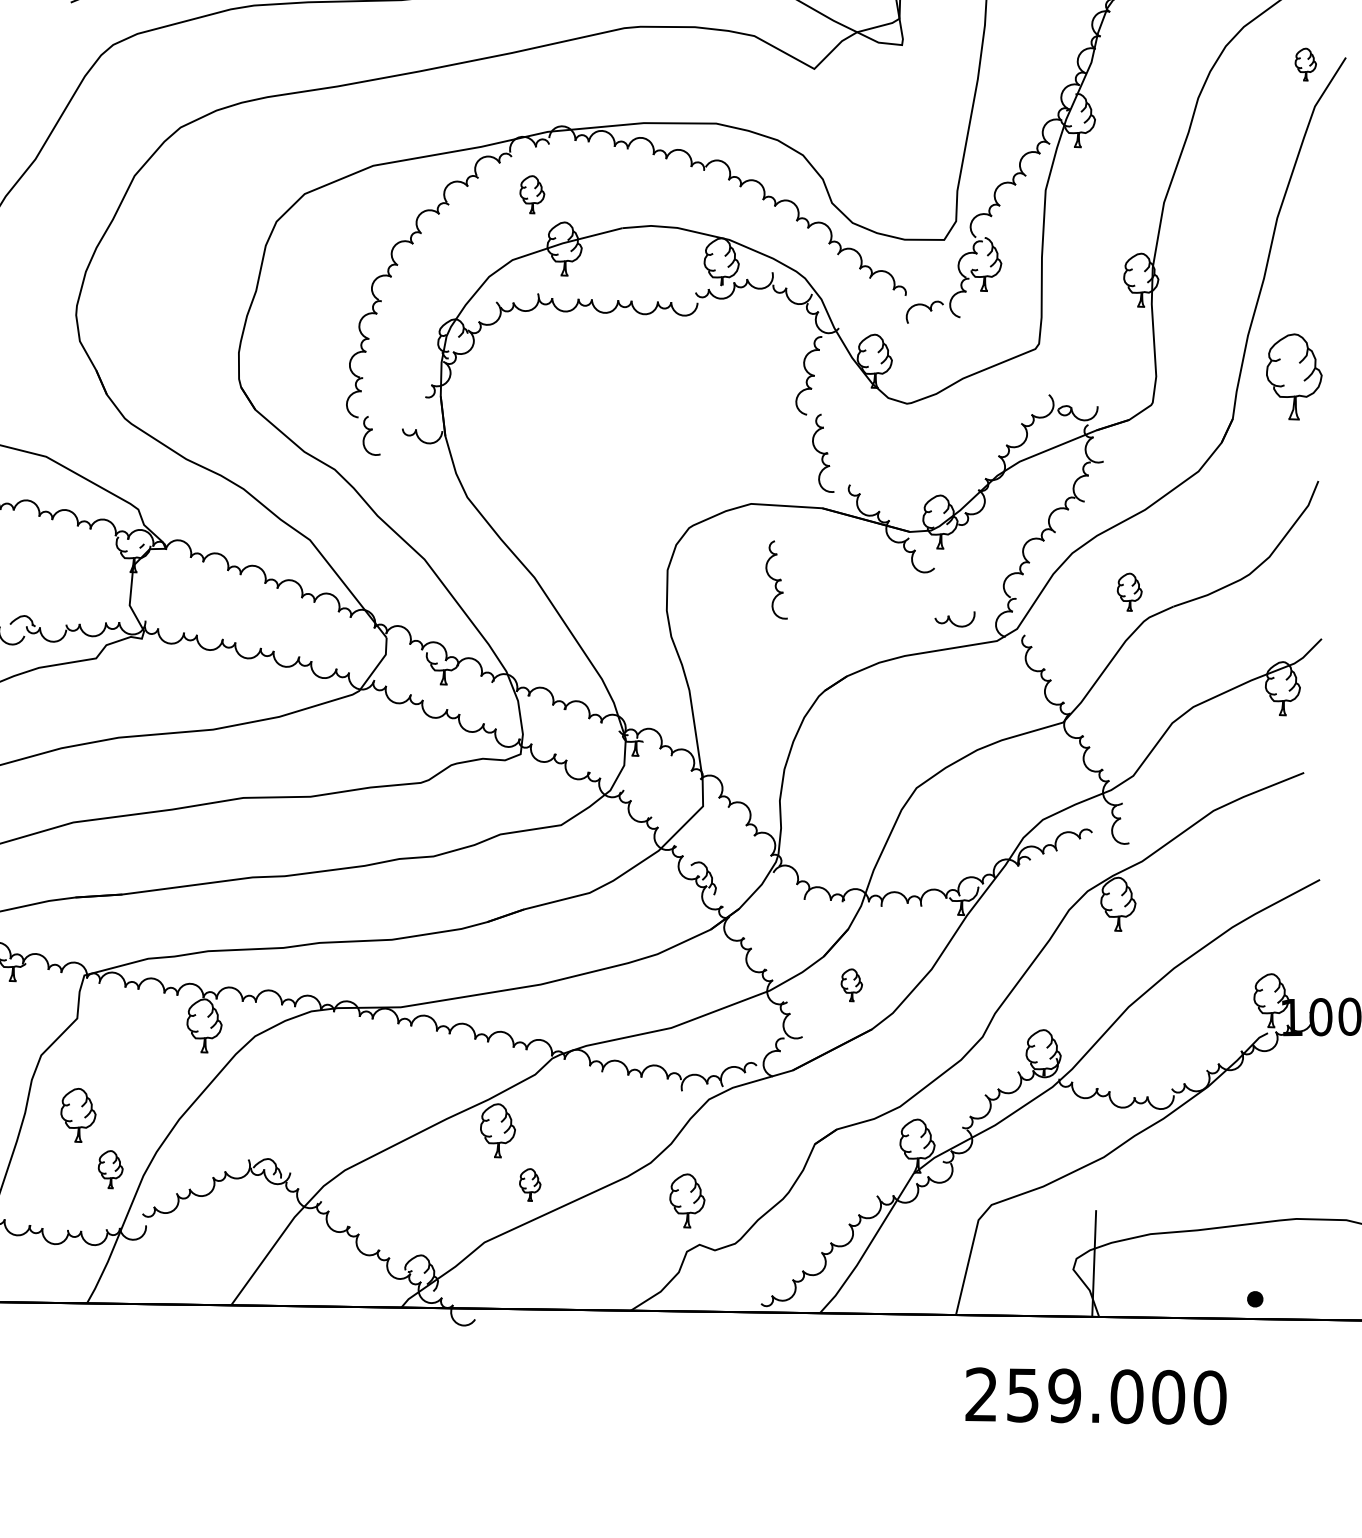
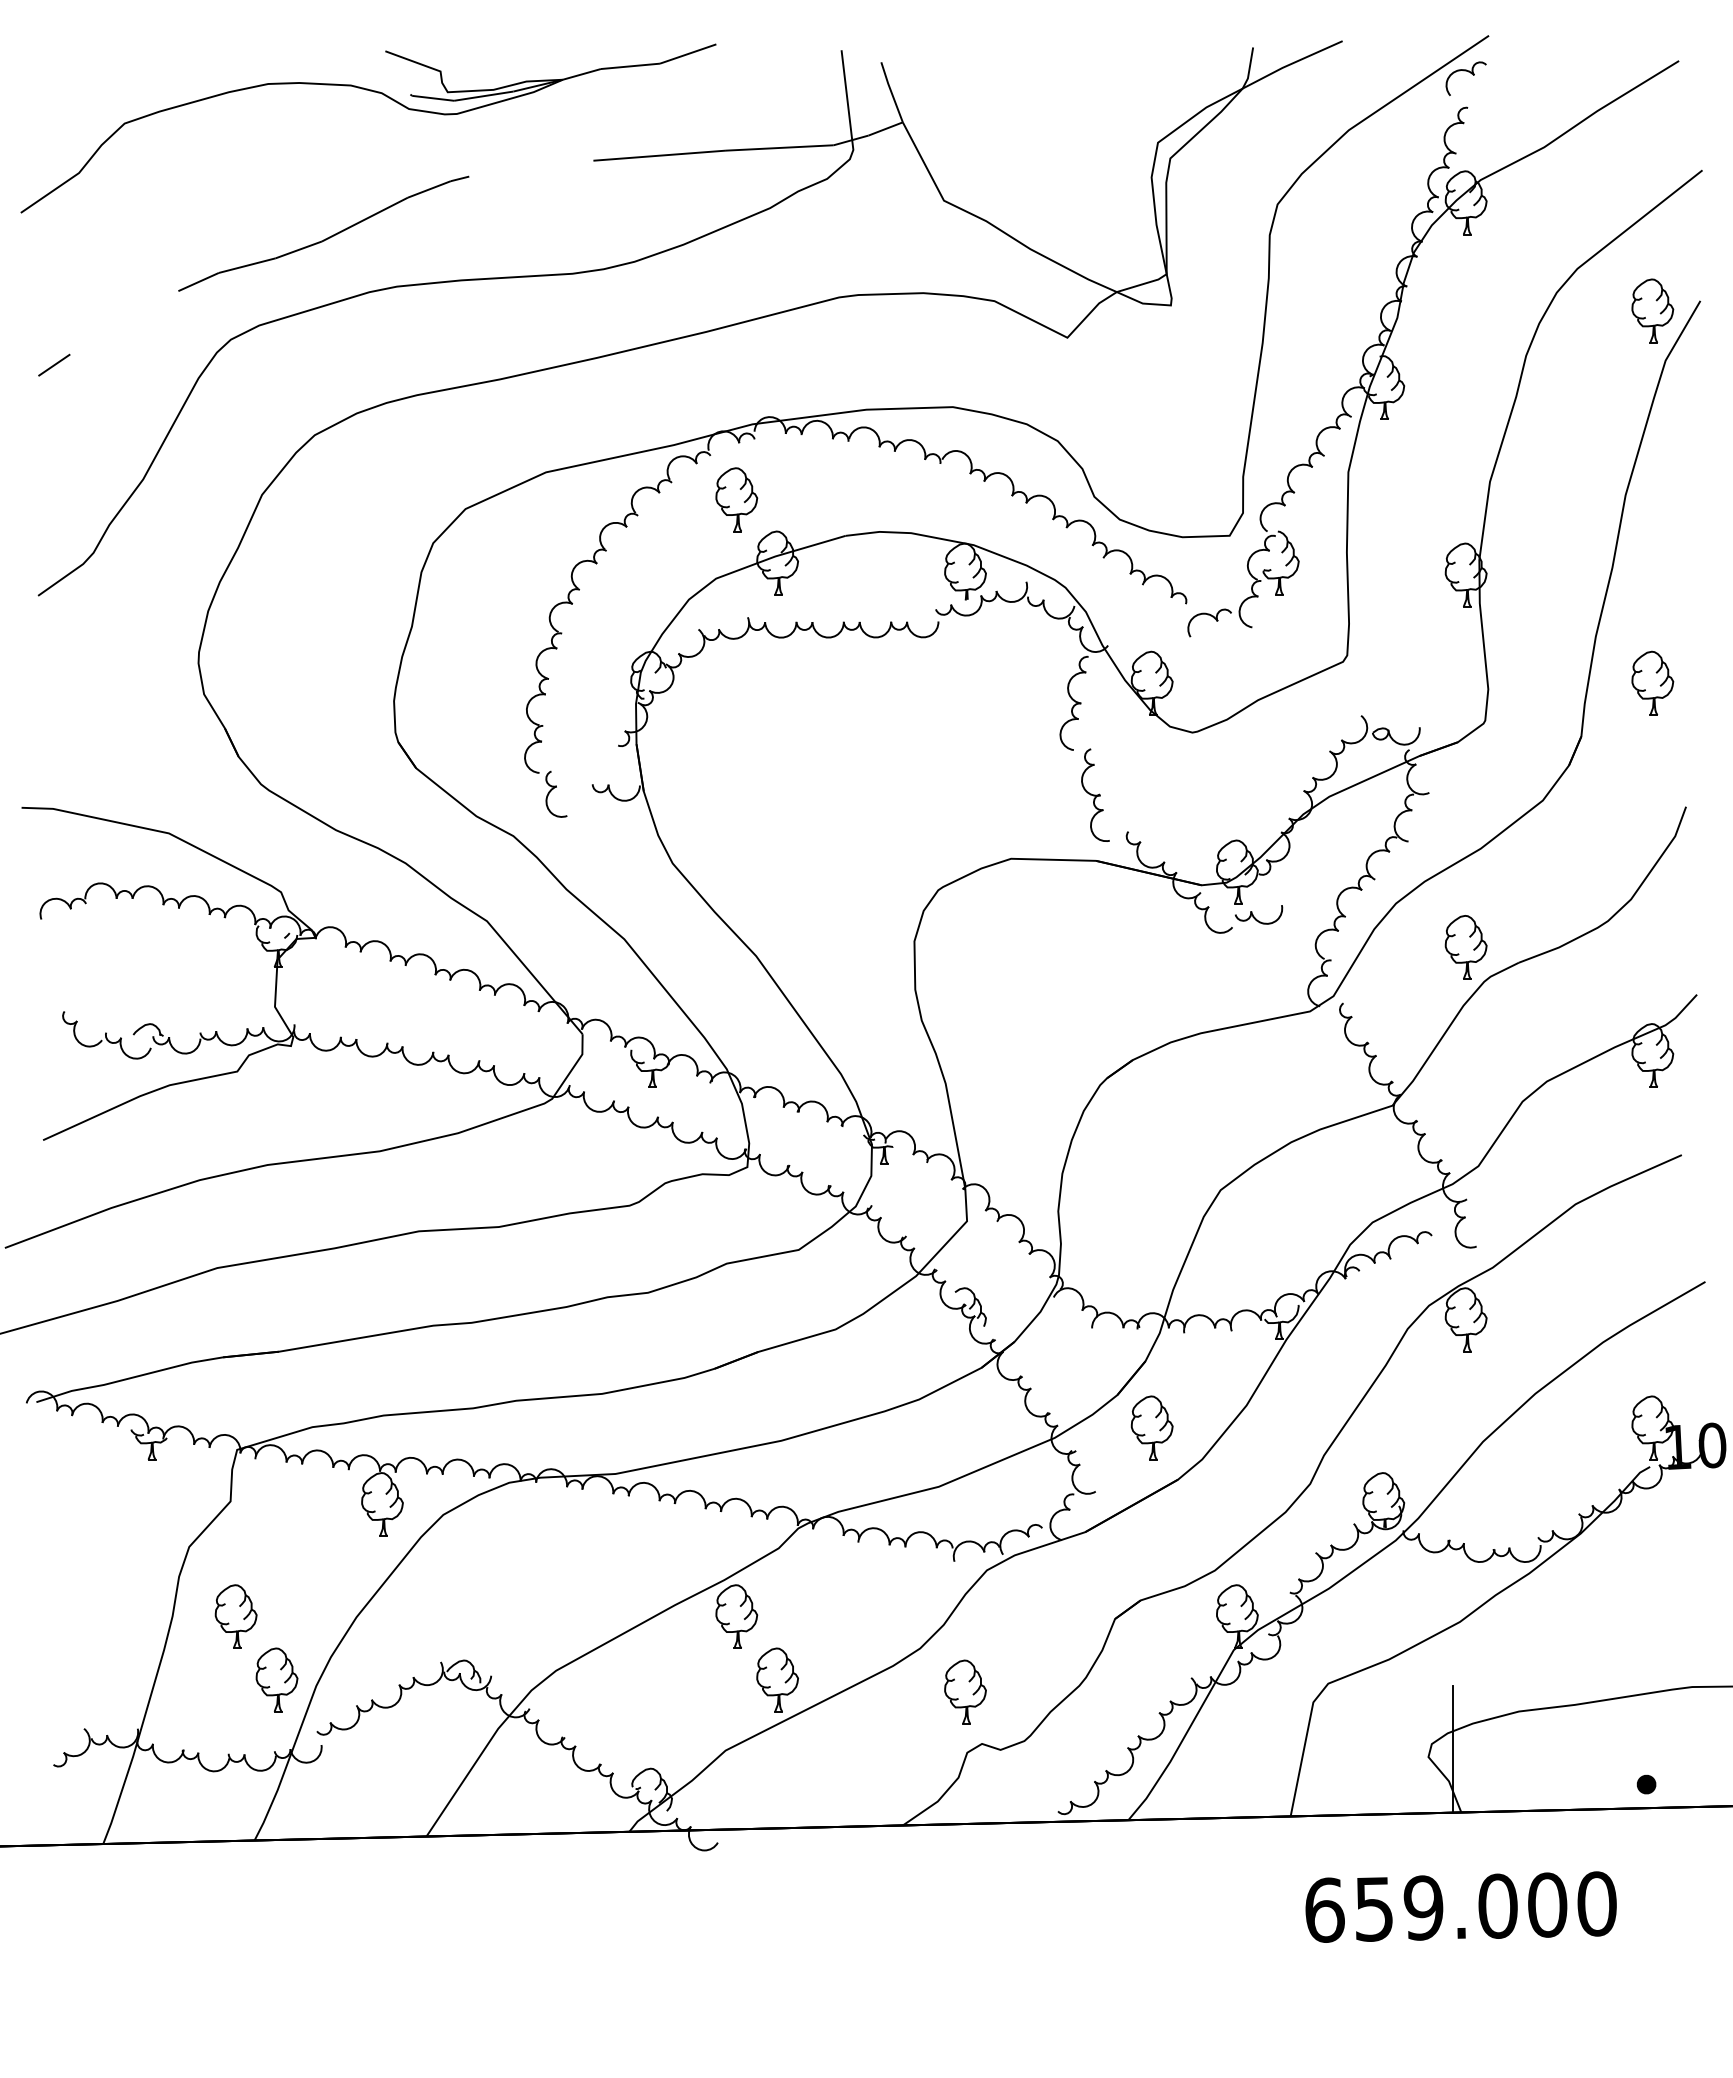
part: (1305, 64) -> (1652, 310), size x1.67
part: (532, 194) -> (736, 499), size x1.43
part: (1294, 375) -> (1652, 682), size x0.62
part: (777, 579) -> (1045, 947), removed
part: (1129, 592) -> (1465, 947), size x1.43
part: (955, 618) -> (1259, 914), moved
part: (851, 984) -> (1151, 1427), size x1.67
part: (110, 1169) -> (276, 1679), size x1.43
part: (530, 1184) -> (777, 1679), size x1.67
text: (981, 1394) -> (1324, 1909), 259.000 -> 659.000

